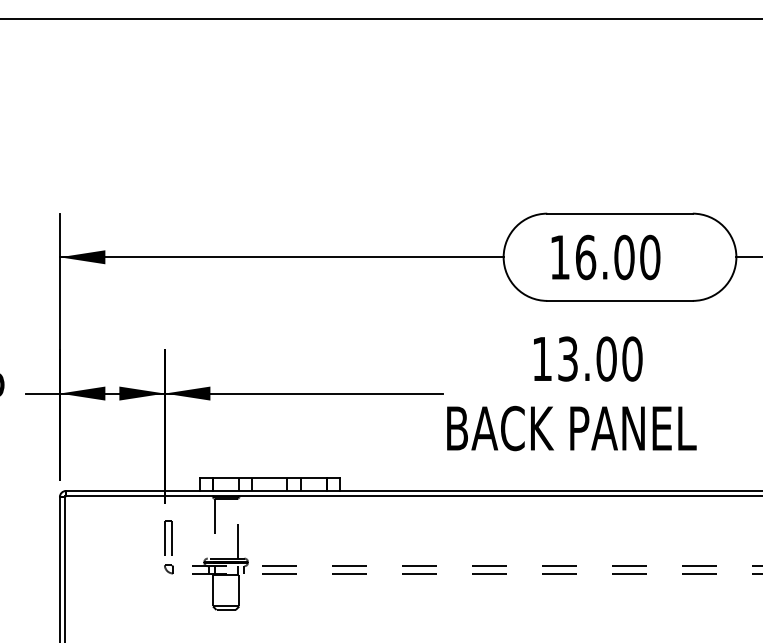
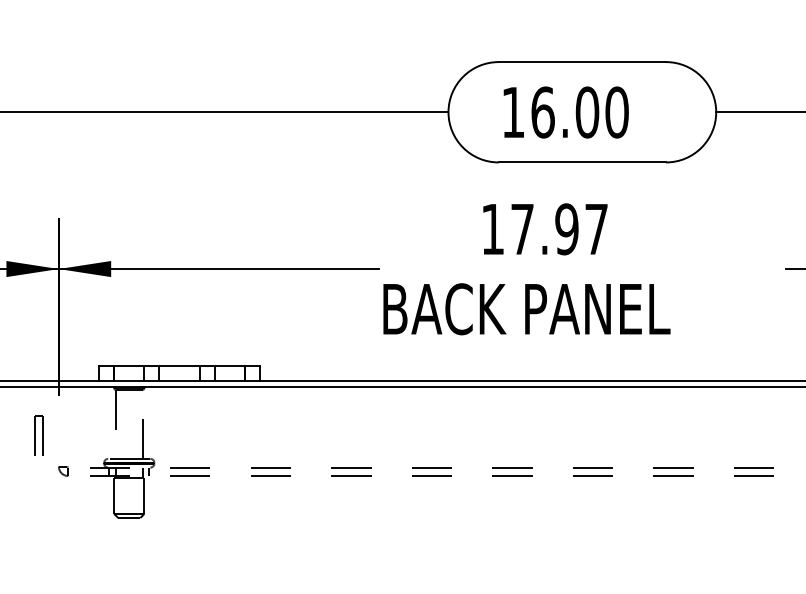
text: (600, 358) -> (559, 228), 13.00 -> 17.97
part: (168, 537) -> (38, 434), moved

